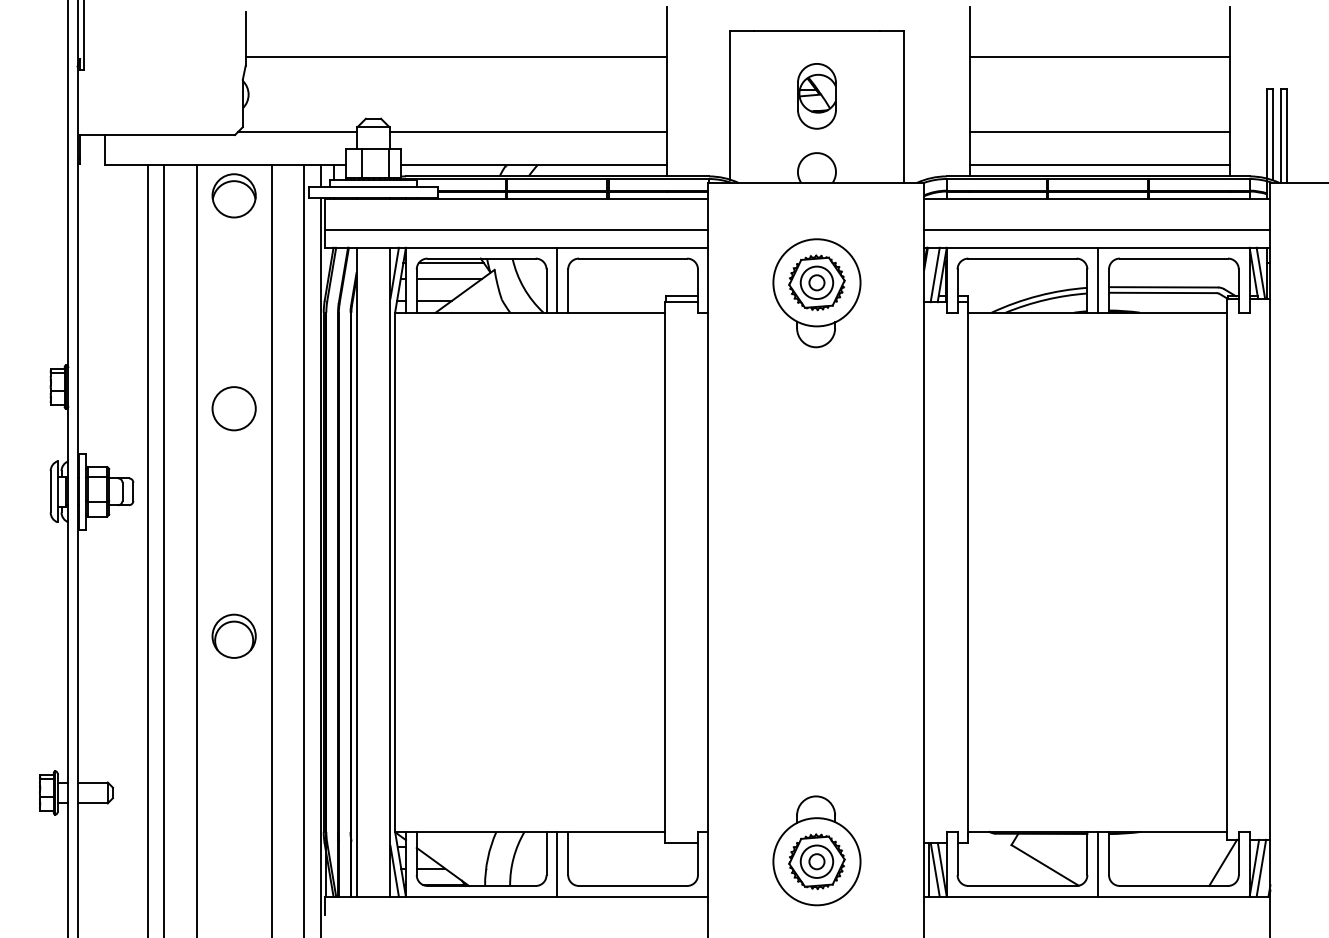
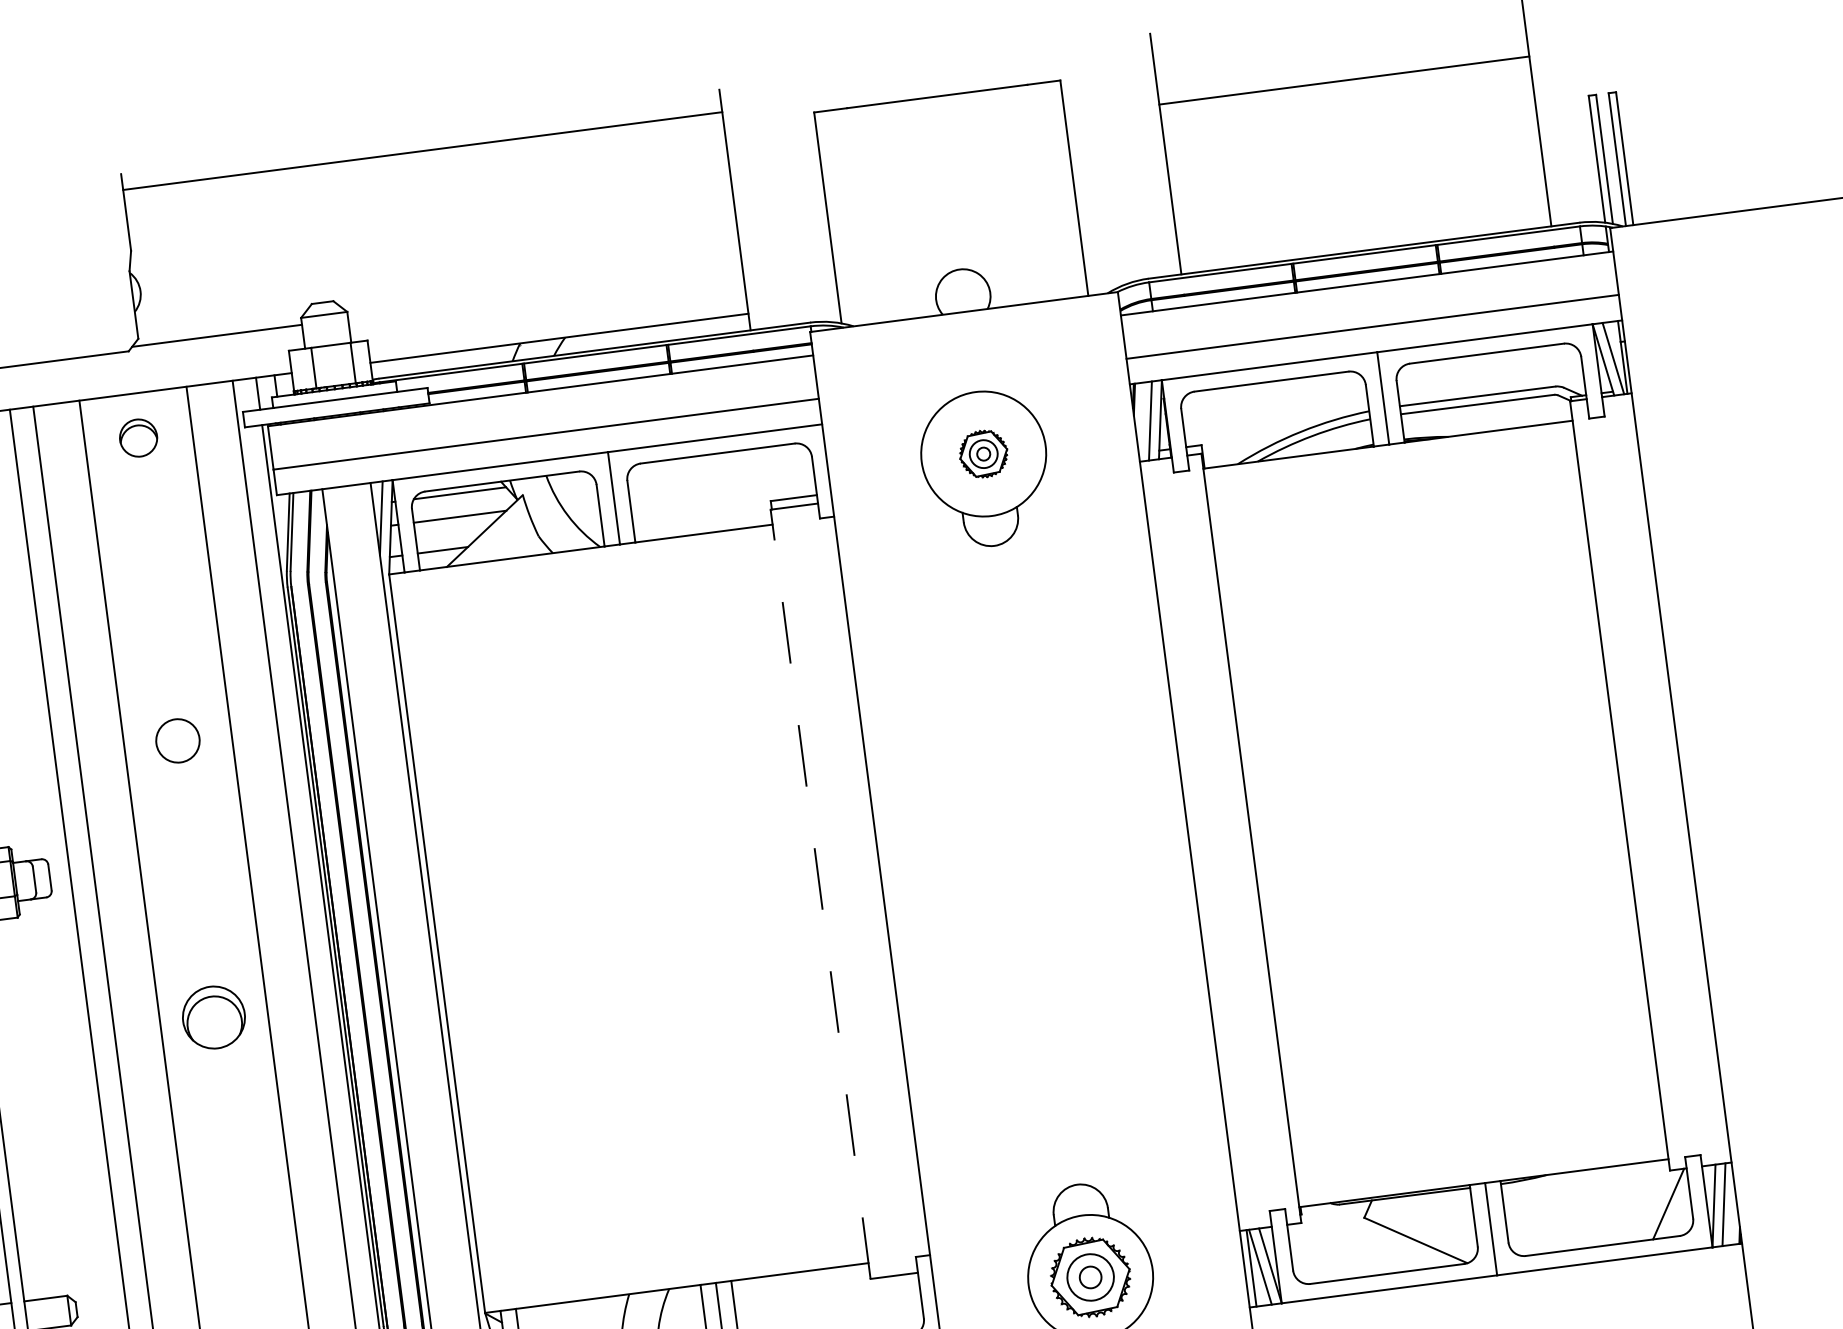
line: (455, 56) -> (421, 150), moved
part: (816, 96) -> (948, 189), removed
line: (527, 132) -> (544, 293), removed
line: (1099, 132) -> (1357, 188), removed
line: (1099, 164) -> (1363, 233), removed
part: (233, 195) -> (137, 437), size x0.6
part: (816, 282) -> (982, 453), size x0.6
circle: (233, 408) -> (177, 740), size x0.7
line: (664, 572) -> (820, 894), solid -> dashed
part: (233, 635) -> (212, 1016), moved

